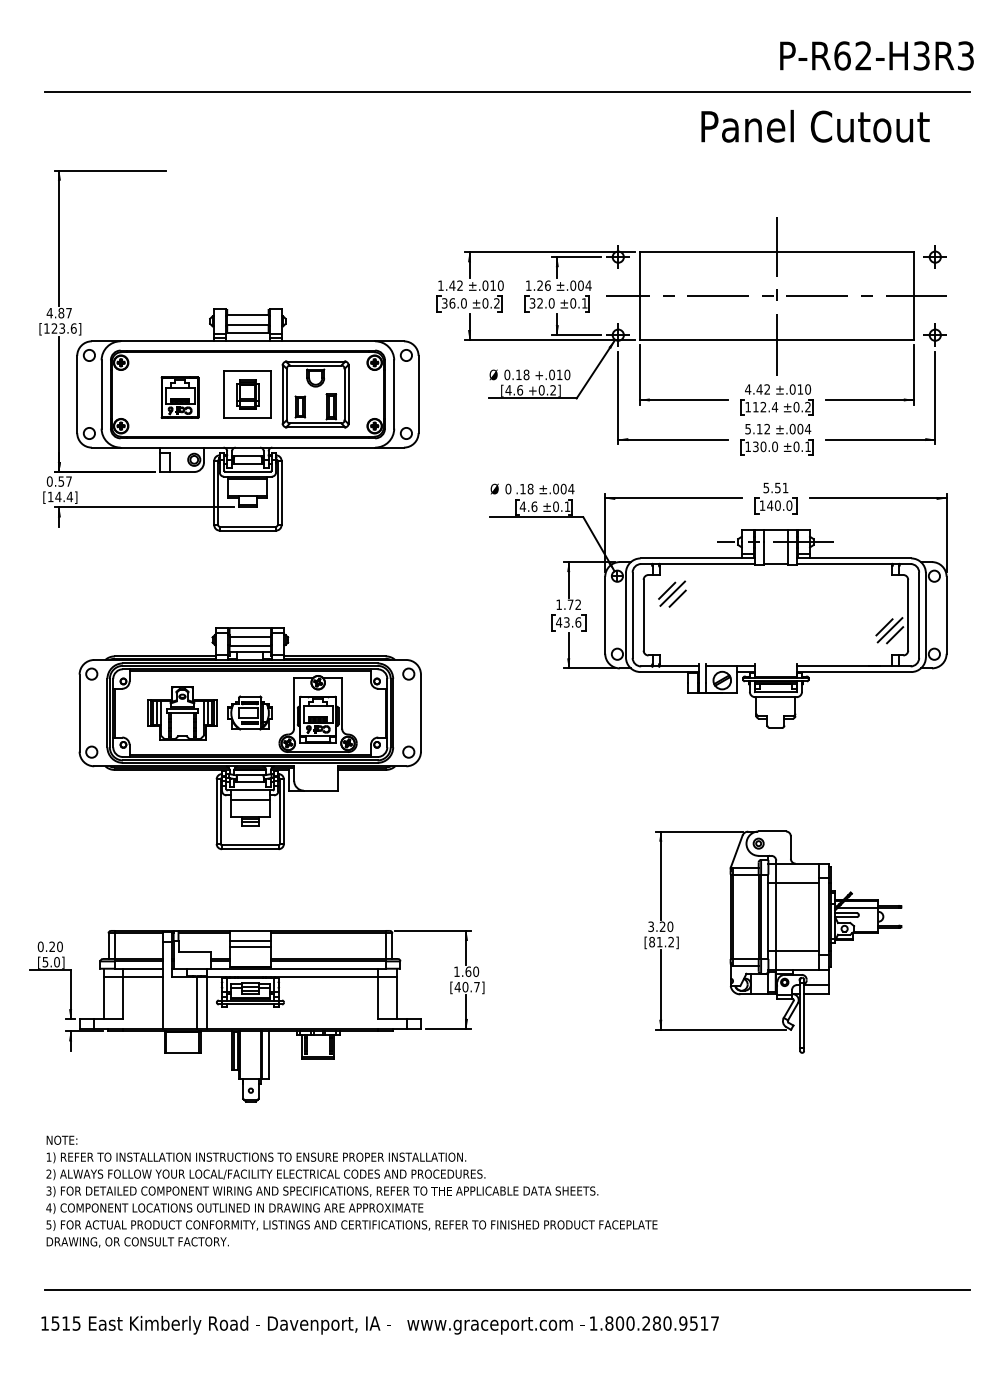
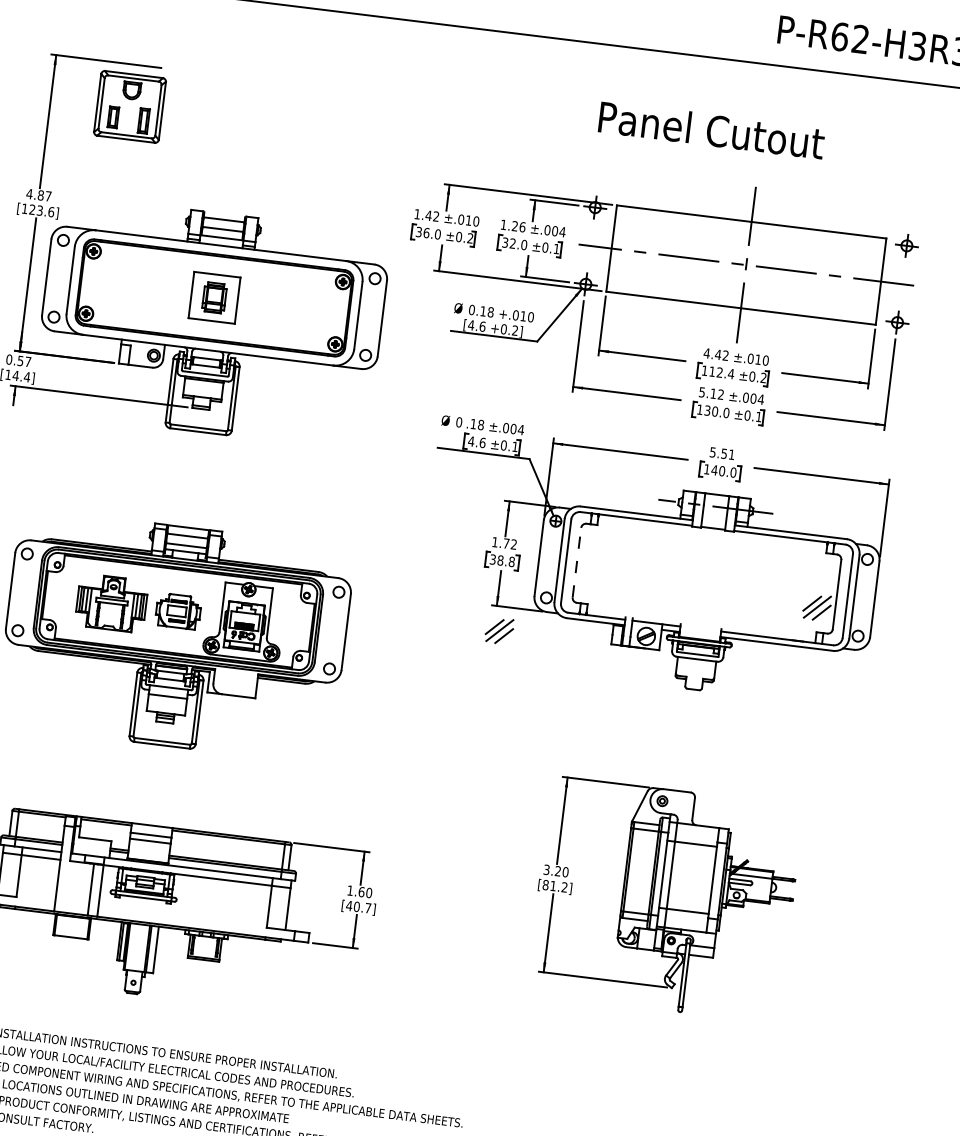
text: (815, 126) -> (711, 130), moved
part: (315, 394) -> (129, 106), moved
part: (179, 397) -> (146, 292), removed
part: (672, 593) -> (499, 630), moved
line: (643, 614) -> (576, 561), solid -> dashed
text: (568, 622) -> (502, 560), 43.6 -> 38.8

